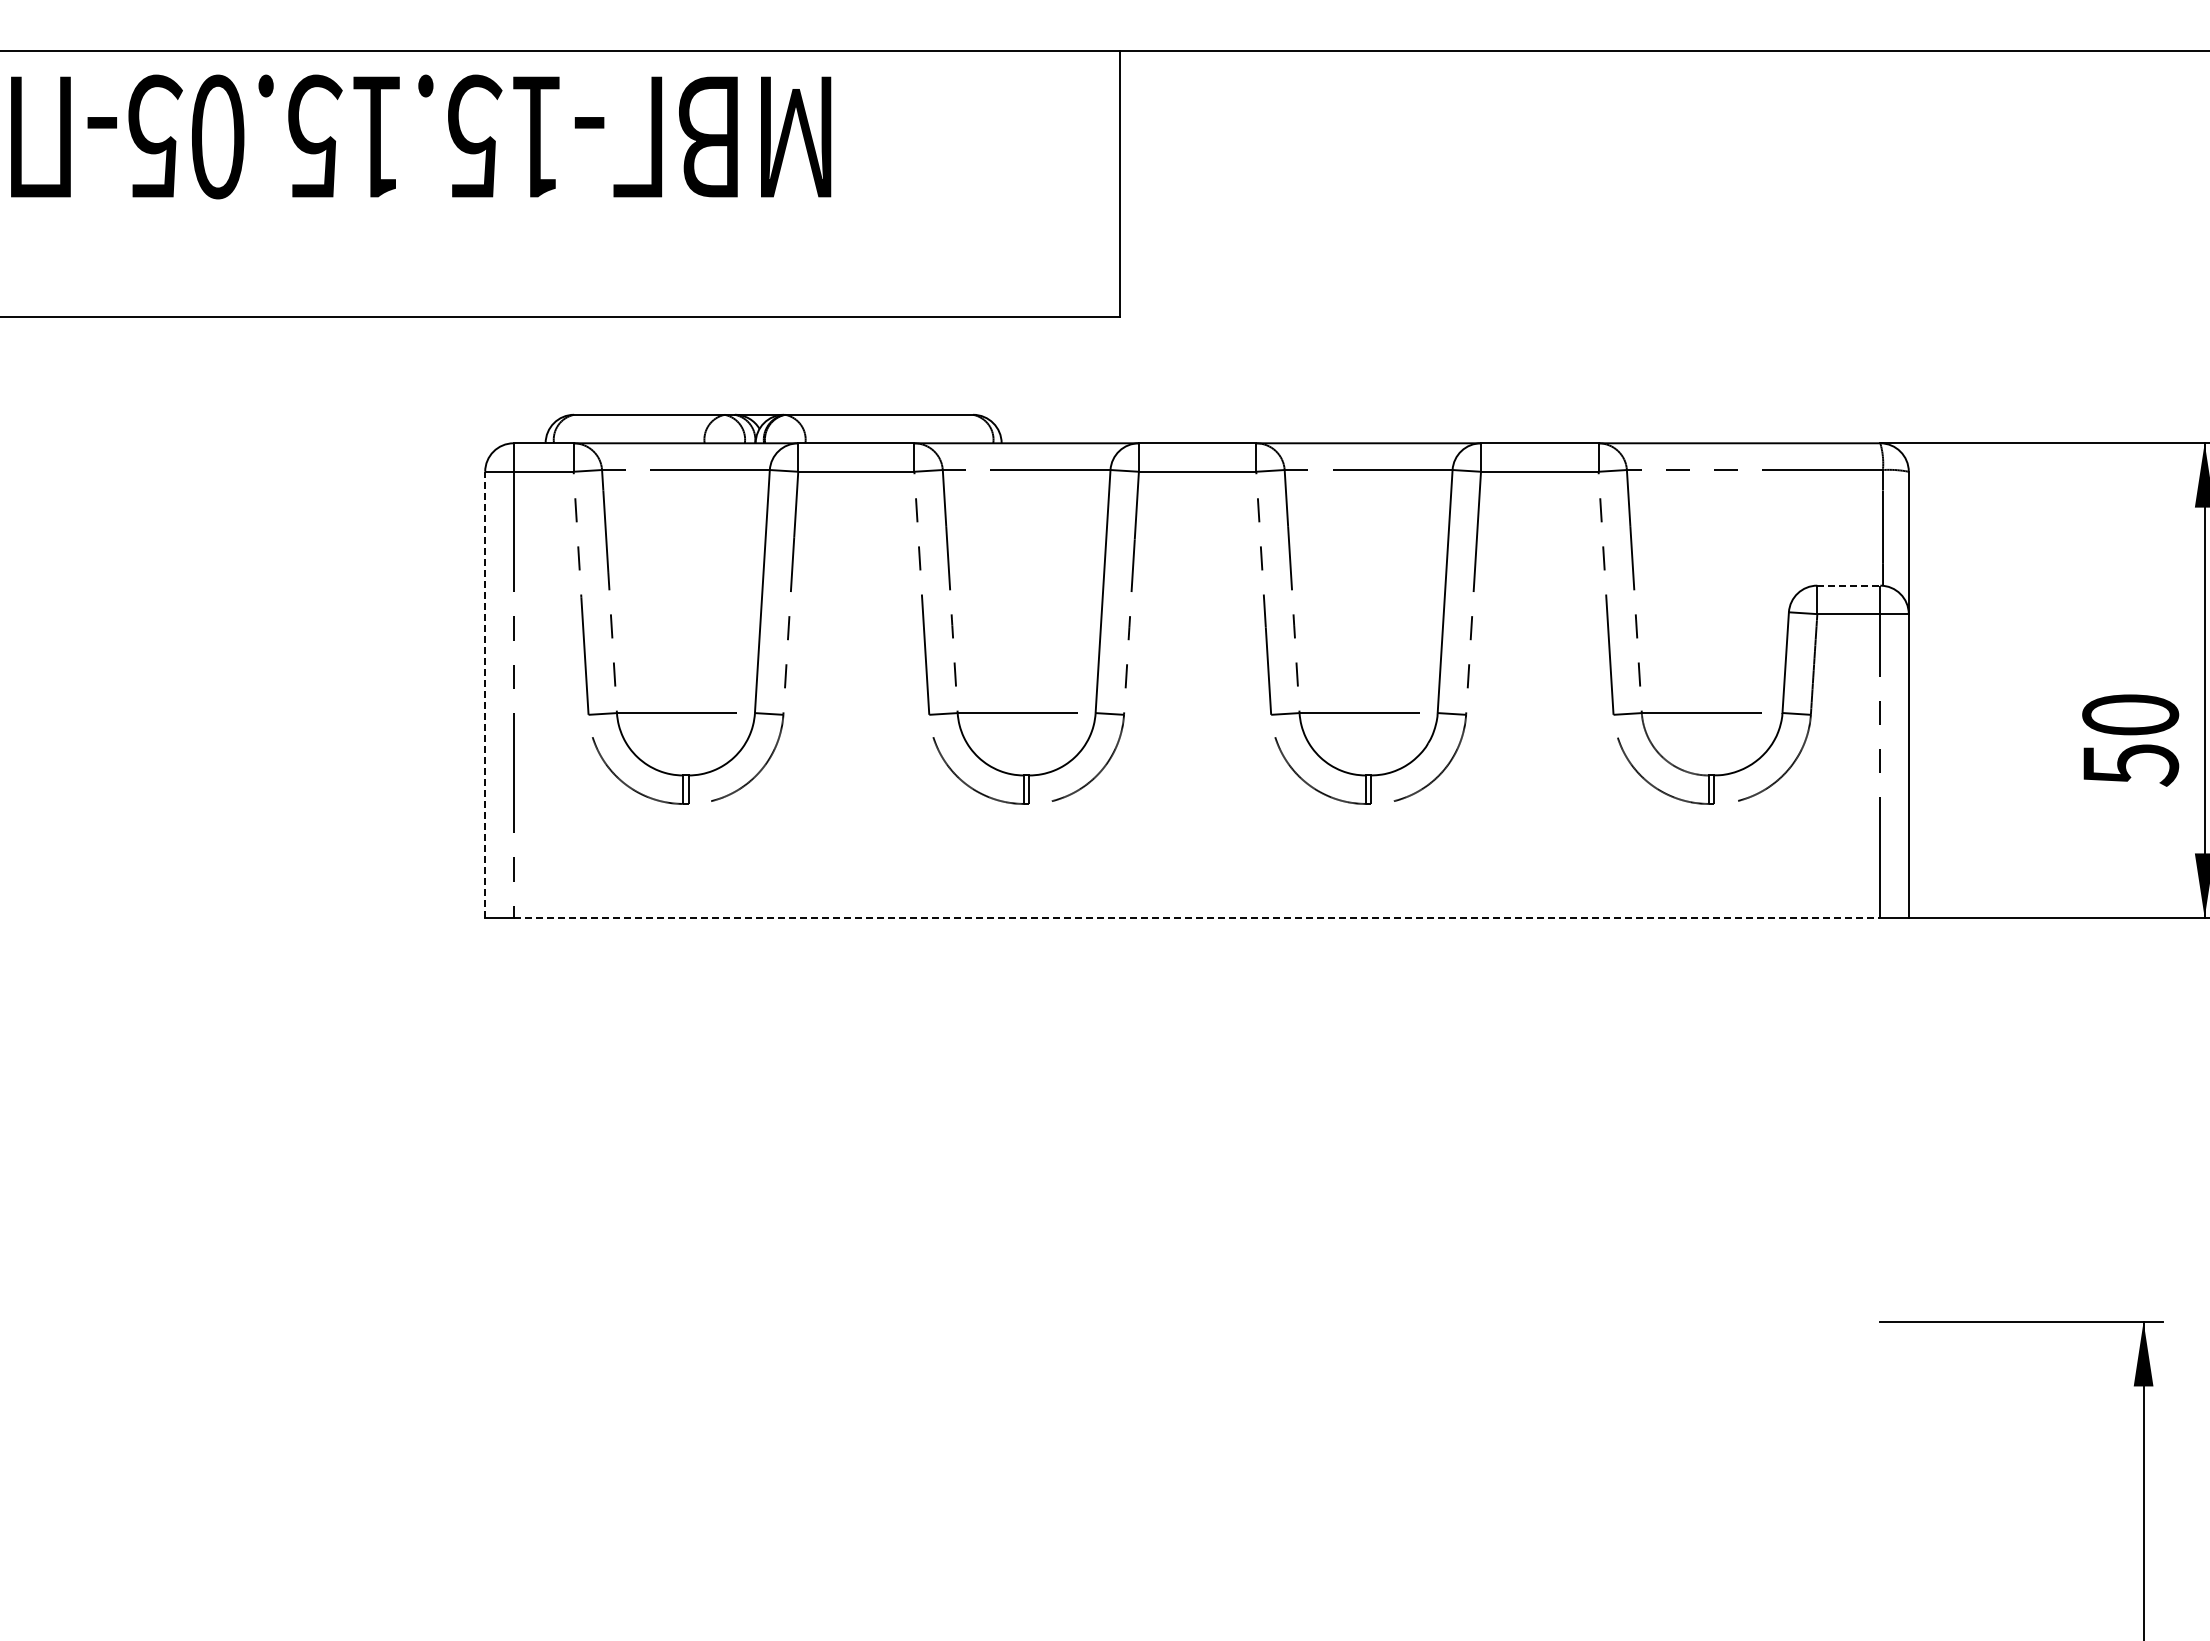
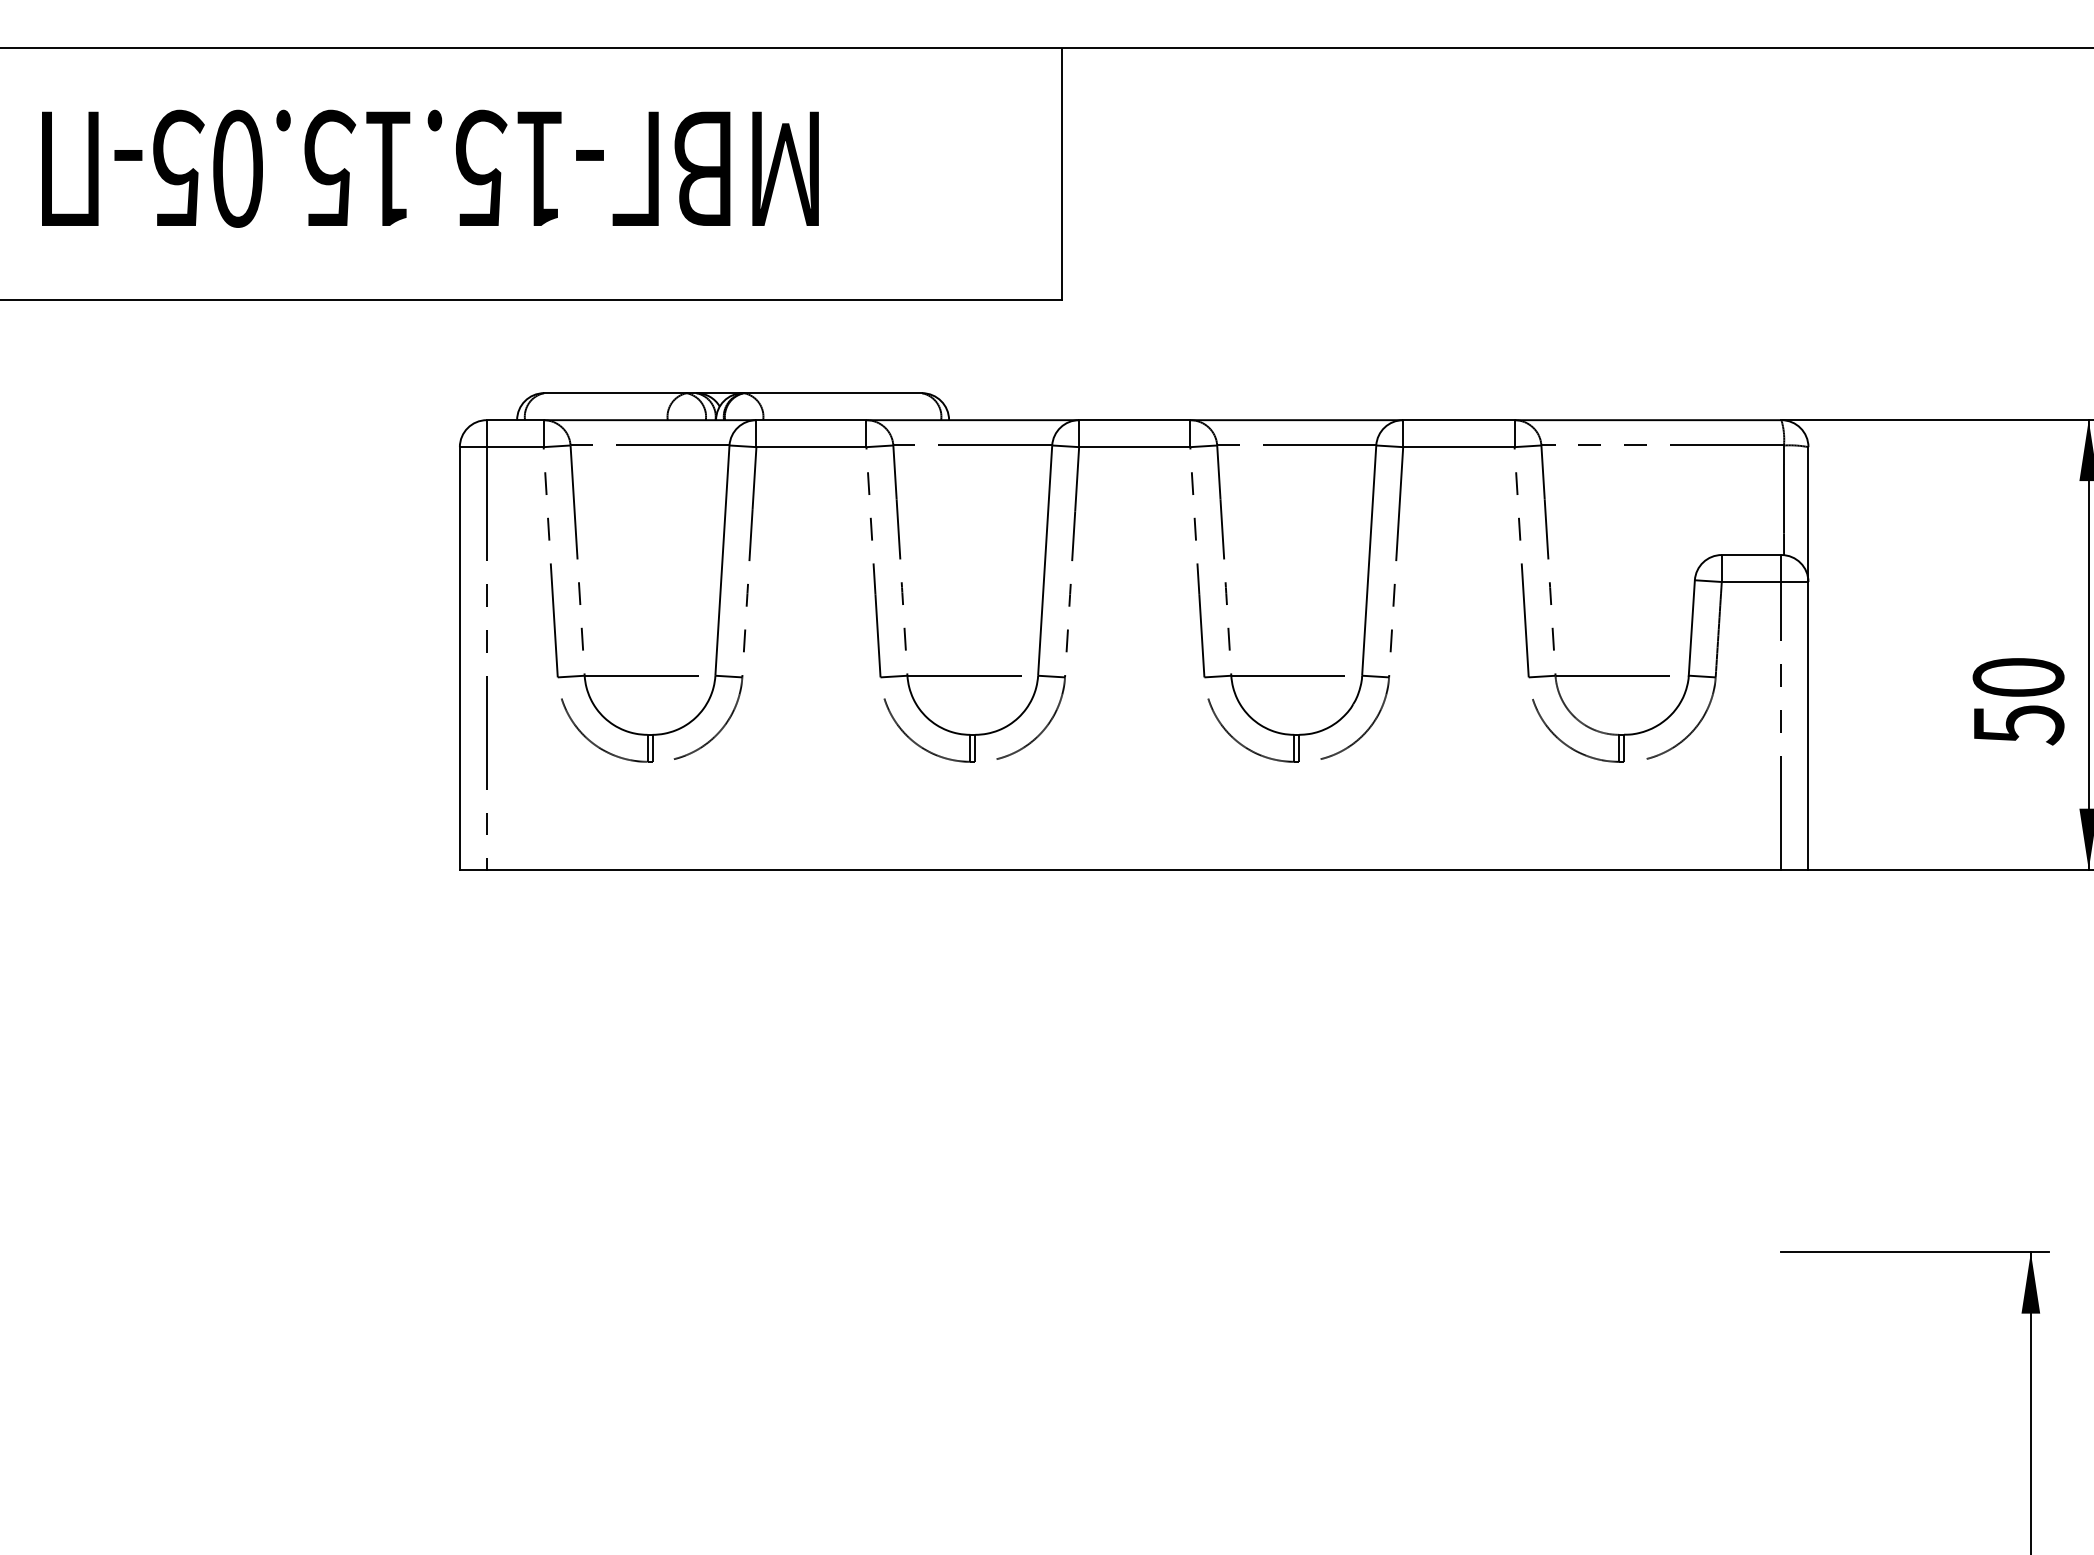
text: (421, 136) -> (430, 168), moved
line: (1849, 585) -> (1752, 554), dashed -> solid
line: (485, 694) -> (460, 658), dashed -> solid
line: (1197, 917) -> (1134, 869), dashed -> solid

